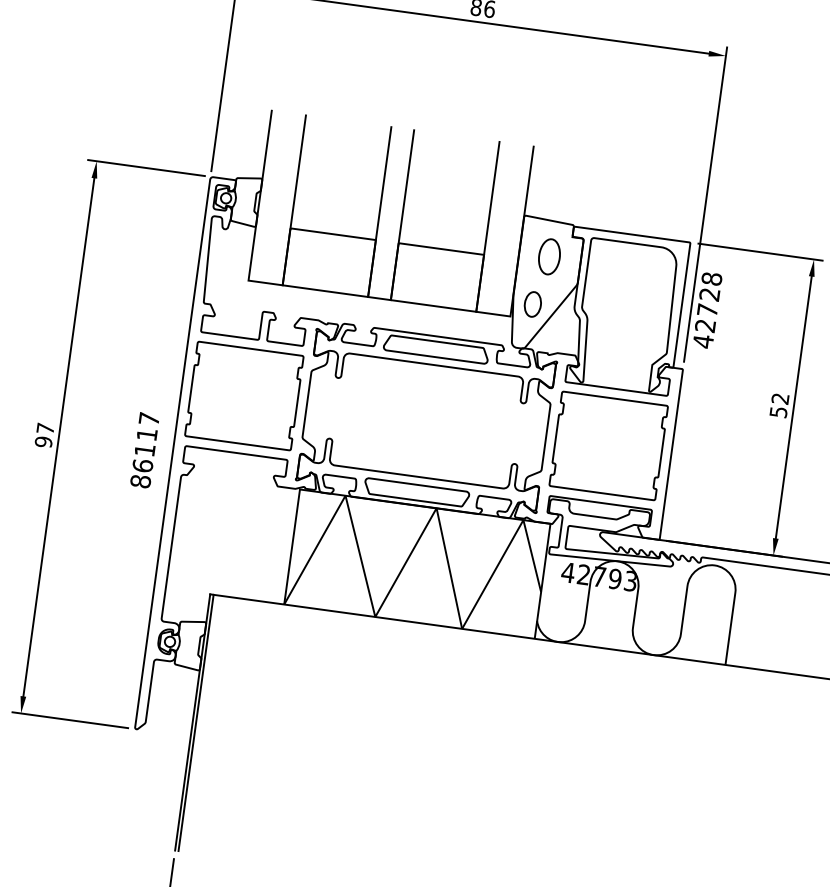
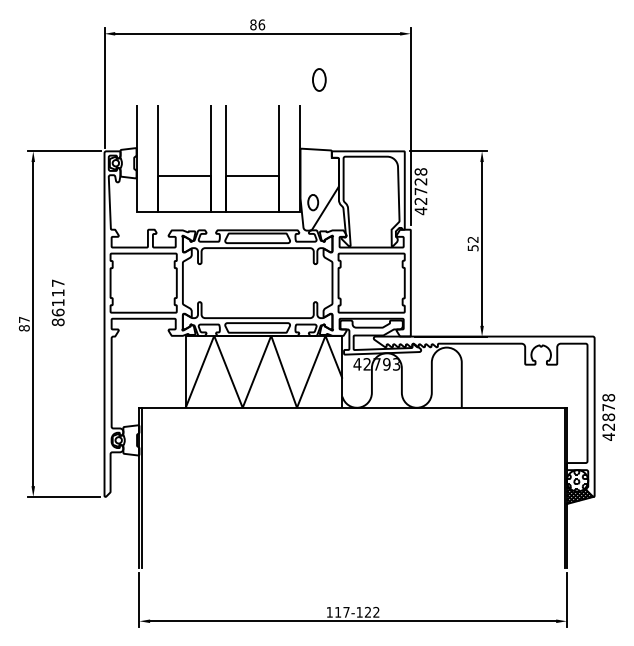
part: (549, 256) -> (319, 79), moved
text: (43, 442) -> (24, 328), 97 -> 87
text: (143, 449) -> (57, 302), moved

